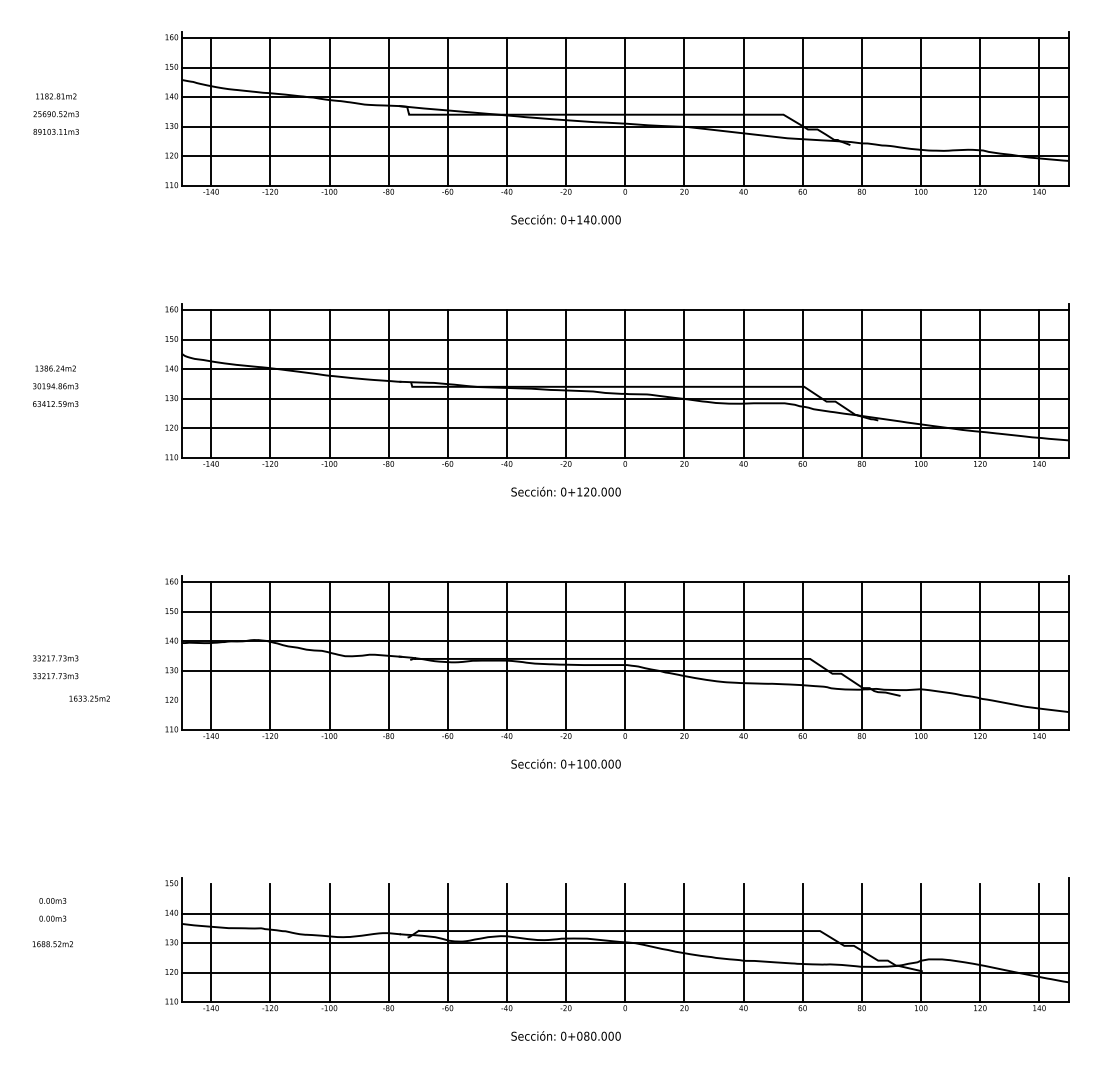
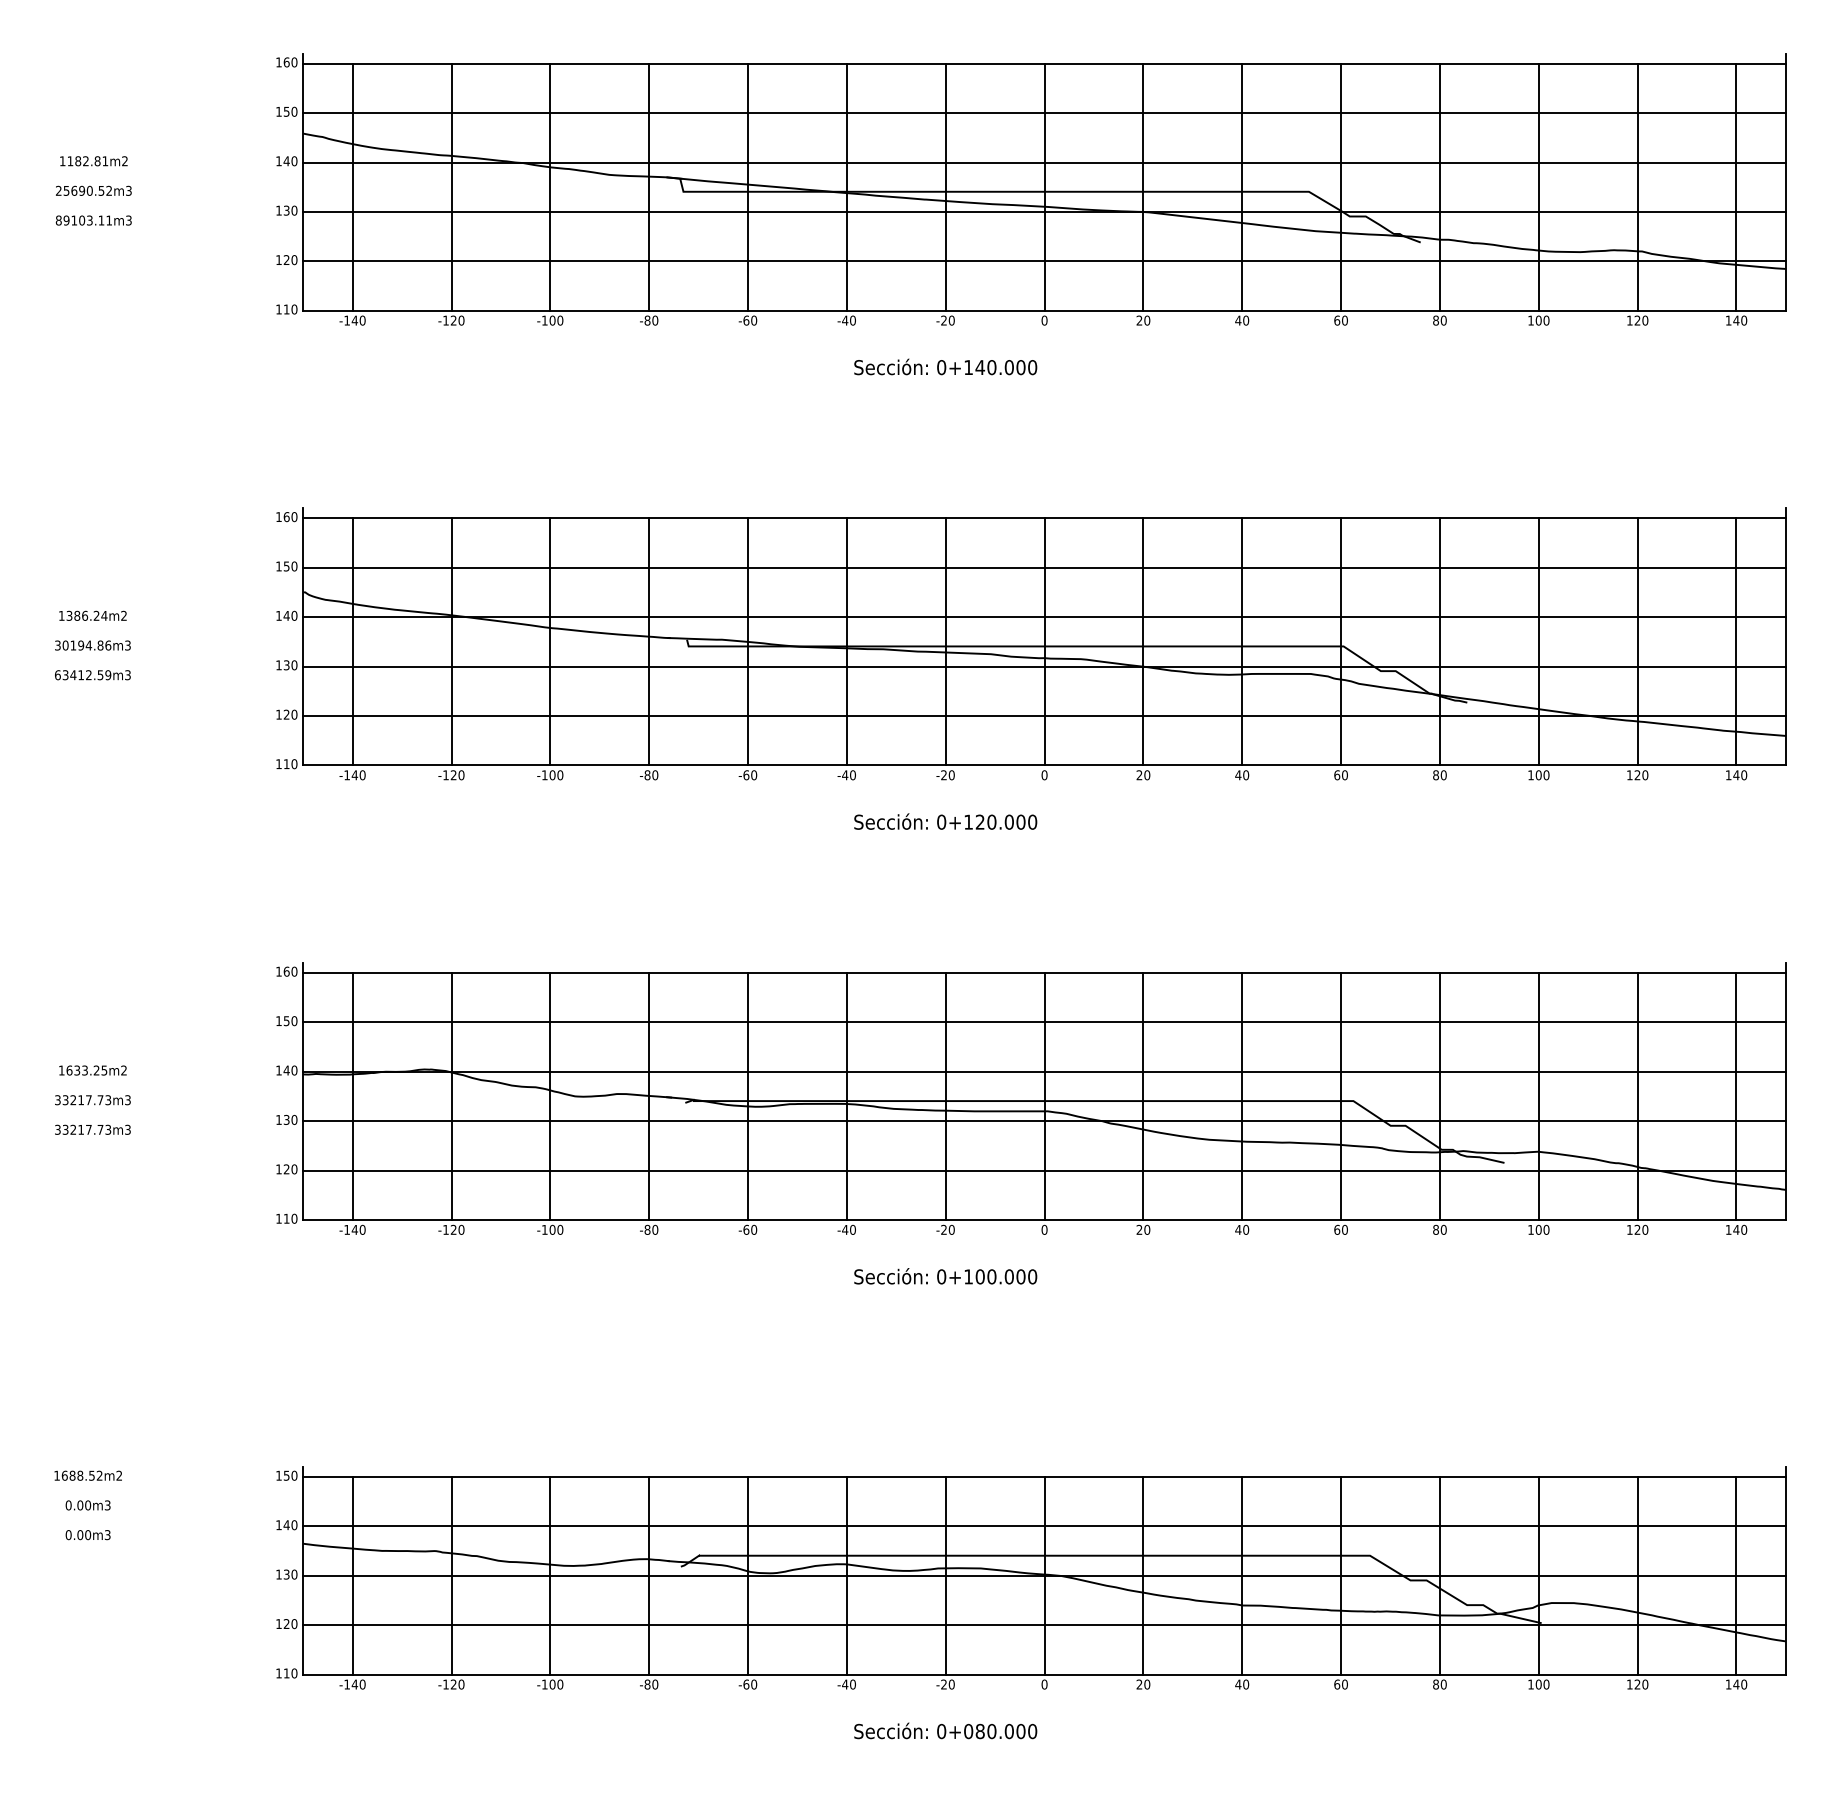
text: (89, 698) -> (92, 1070), moved
line: (624, 700) -> (1043, 1170), added
line: (624, 883) -> (1043, 1476), added
text: (52, 944) -> (87, 1476), moved

